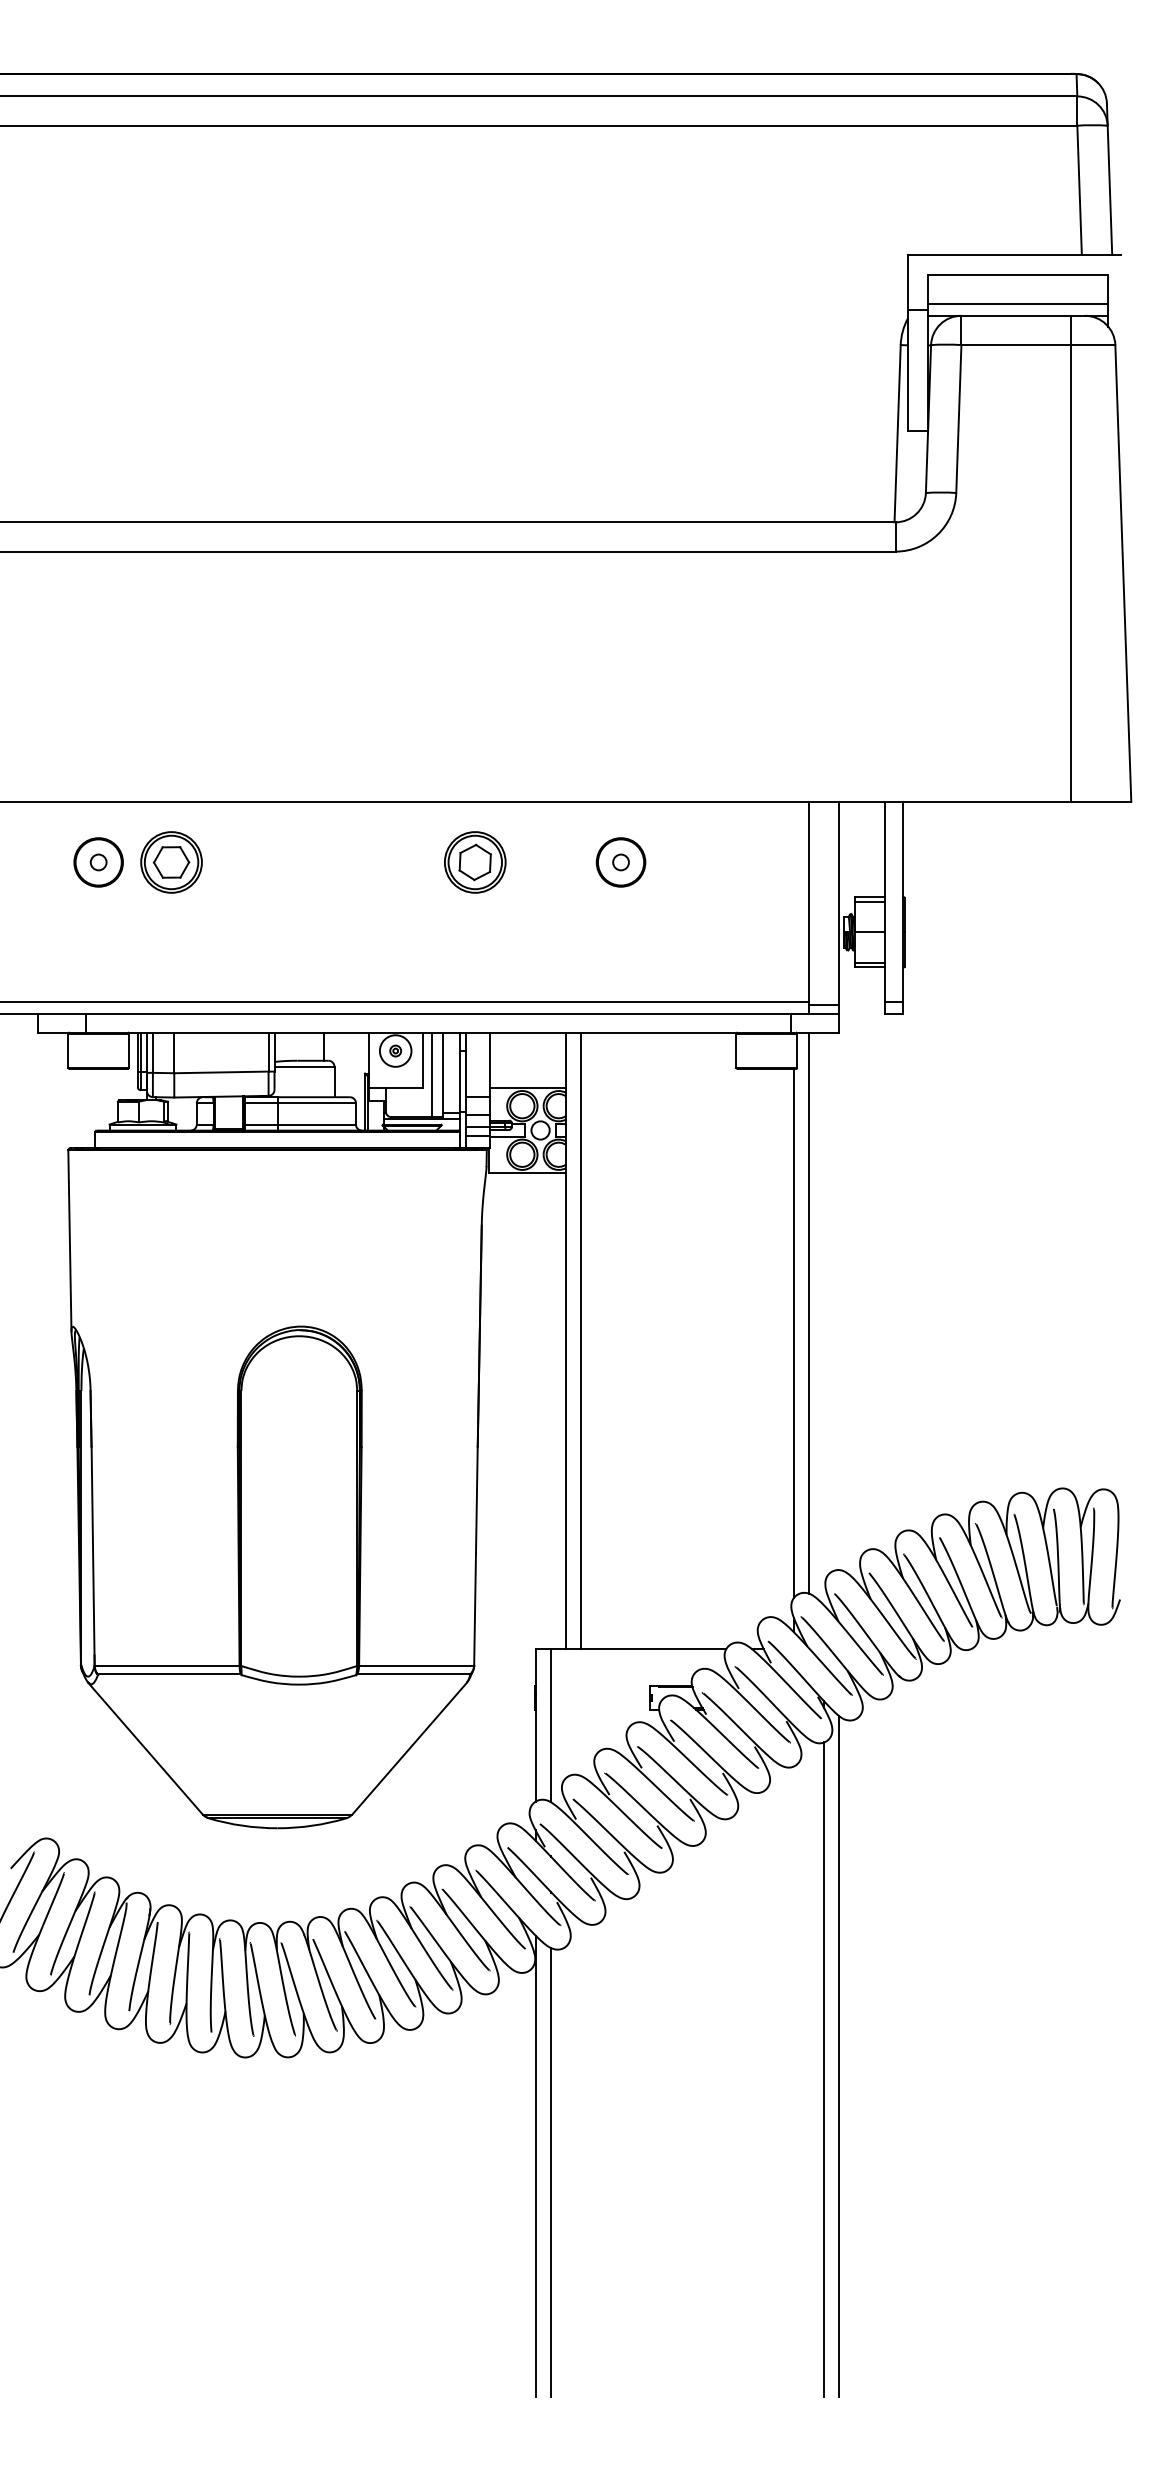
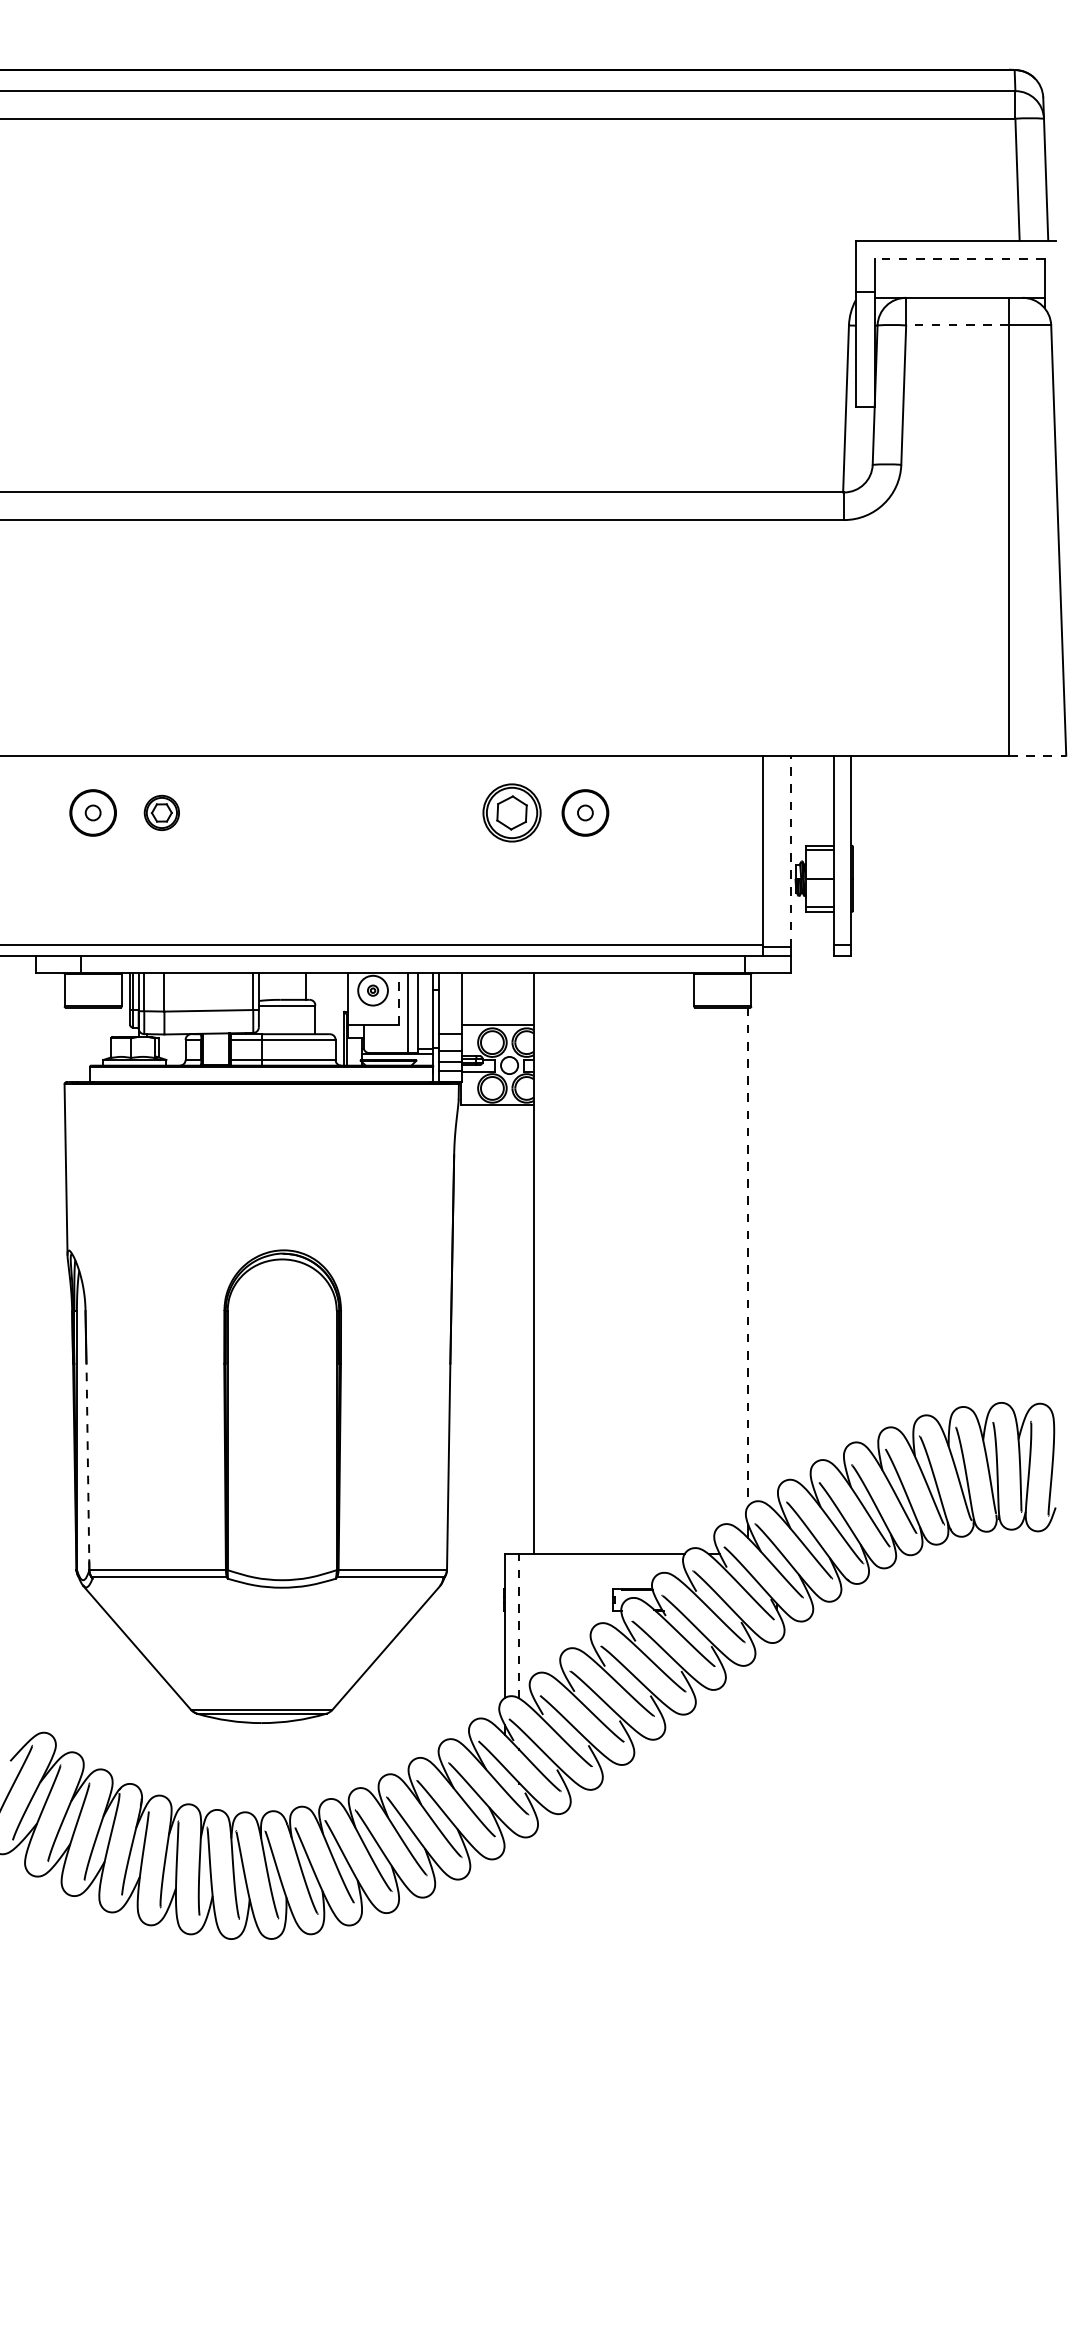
line: (1018, 275) -> (959, 259), solid -> dashed
line: (1018, 303) -> (959, 286), removed
line: (1015, 345) -> (957, 325), solid -> dashed
line: (1100, 801) -> (1037, 755), solid -> dashed
part: (171, 861) -> (161, 812), size x0.6
part: (474, 861) -> (511, 812), moved
line: (839, 903) -> (791, 851), solid -> dashed
line: (422, 1060) -> (398, 999), solid -> dashed
line: (808, 1312) -> (762, 1237), removed
line: (794, 1334) -> (748, 1257), solid -> dashed
line: (580, 1340) -> (547, 1263), removed
line: (92, 1555) -> (87, 1466), solid -> dashed
line: (551, 1724) -> (519, 1625), solid -> dashed
line: (839, 2056) -> (791, 1938), removed
line: (823, 2069) -> (776, 1950), removed
line: (536, 2166) -> (505, 2041), removed
line: (551, 2172) -> (519, 2047), removed

